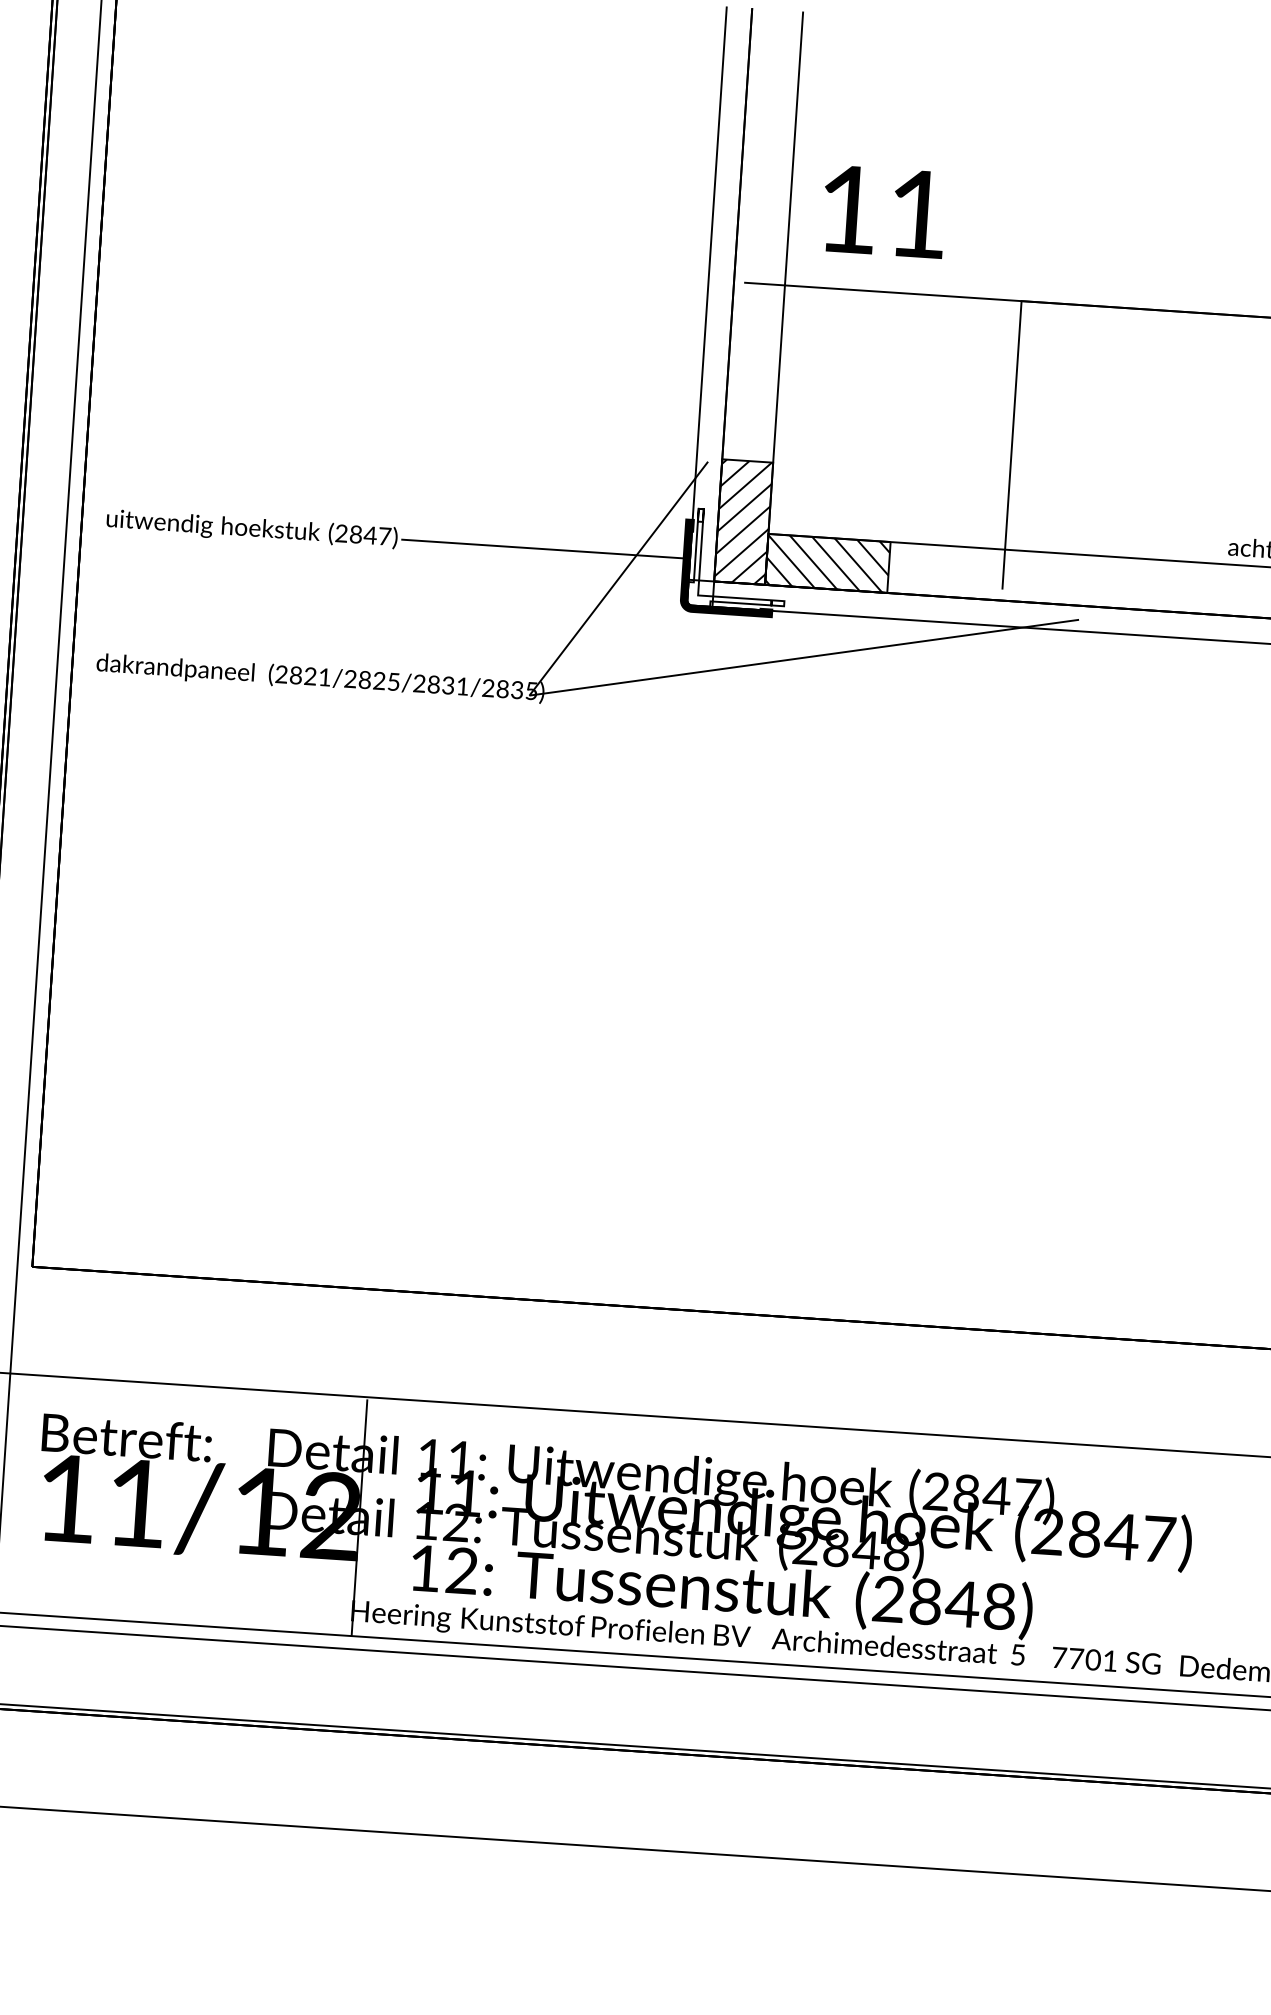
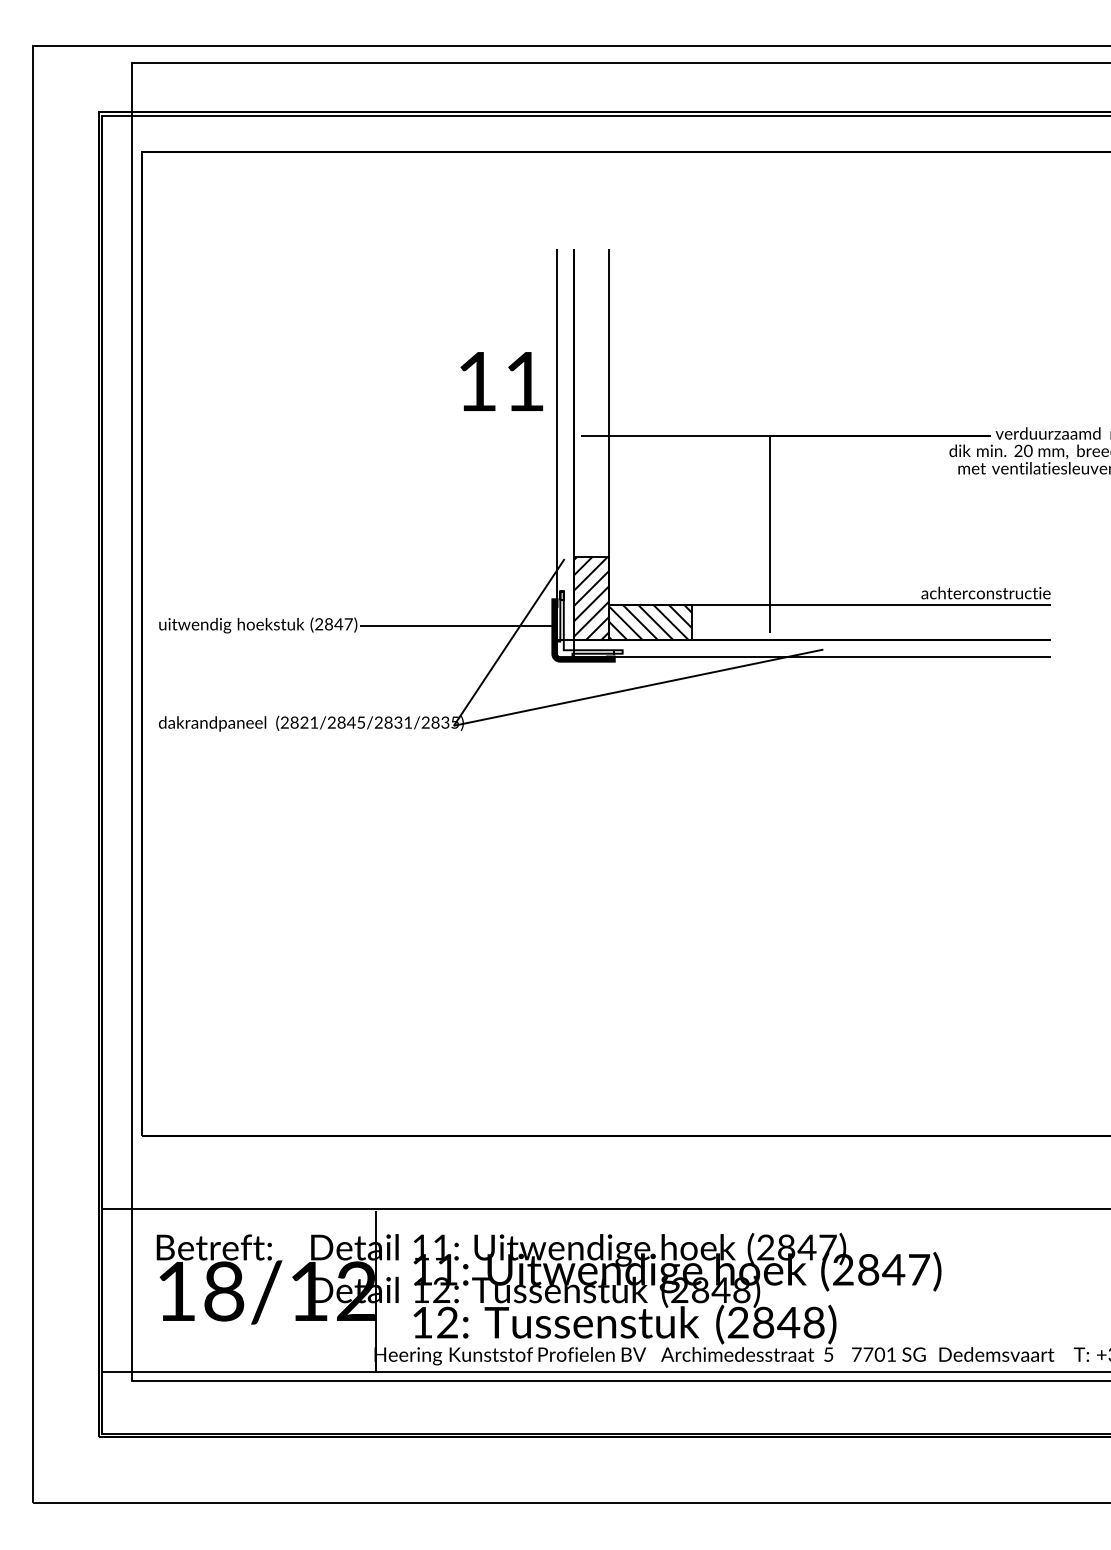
text: (883, 211) -> (501, 381), moved
text: (378, 680) -> (350, 722), (2821/2825/2831/2835) -> (2821/2845/2831/2835)
text: (137, 1503) -> (224, 1291), 11/12 -> 18/12

